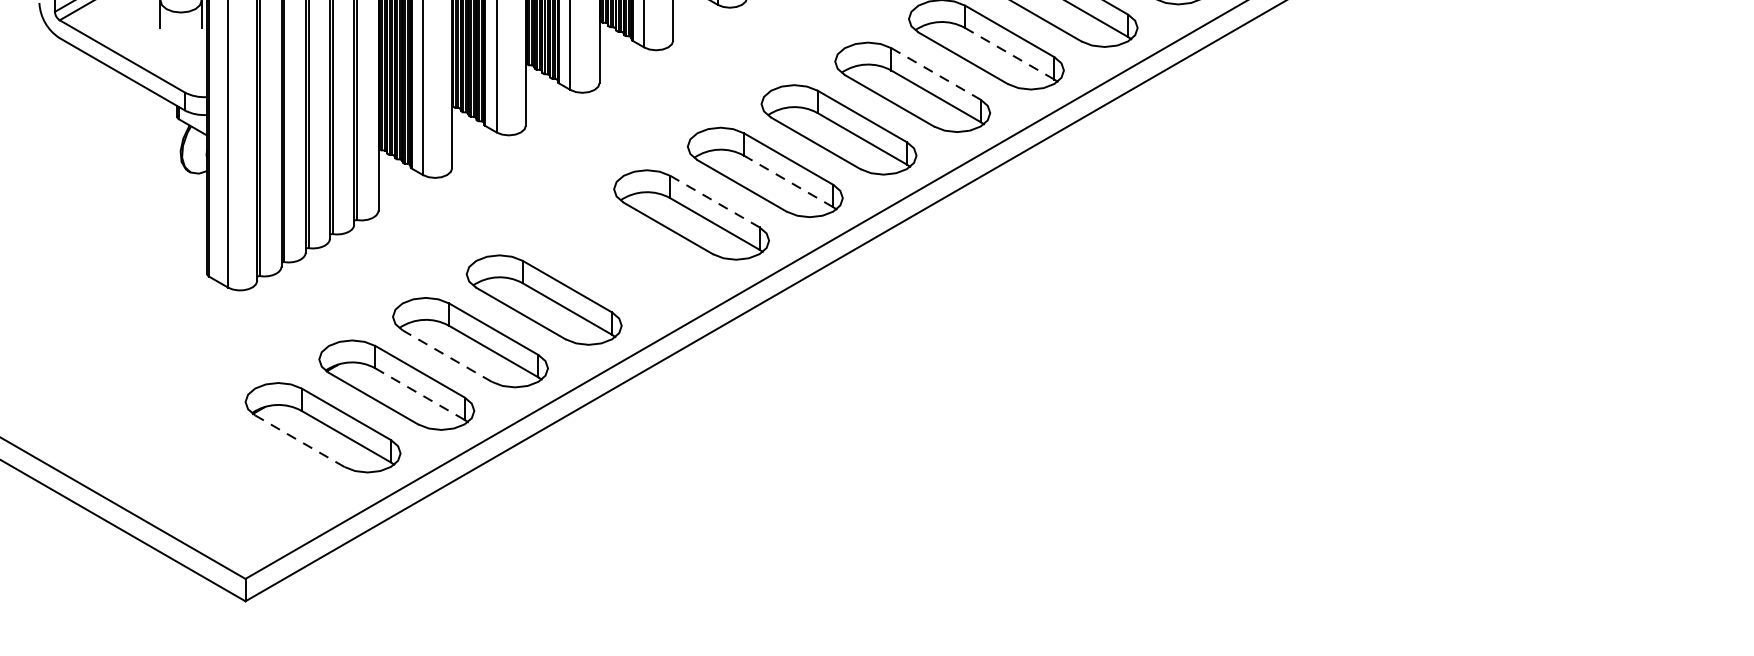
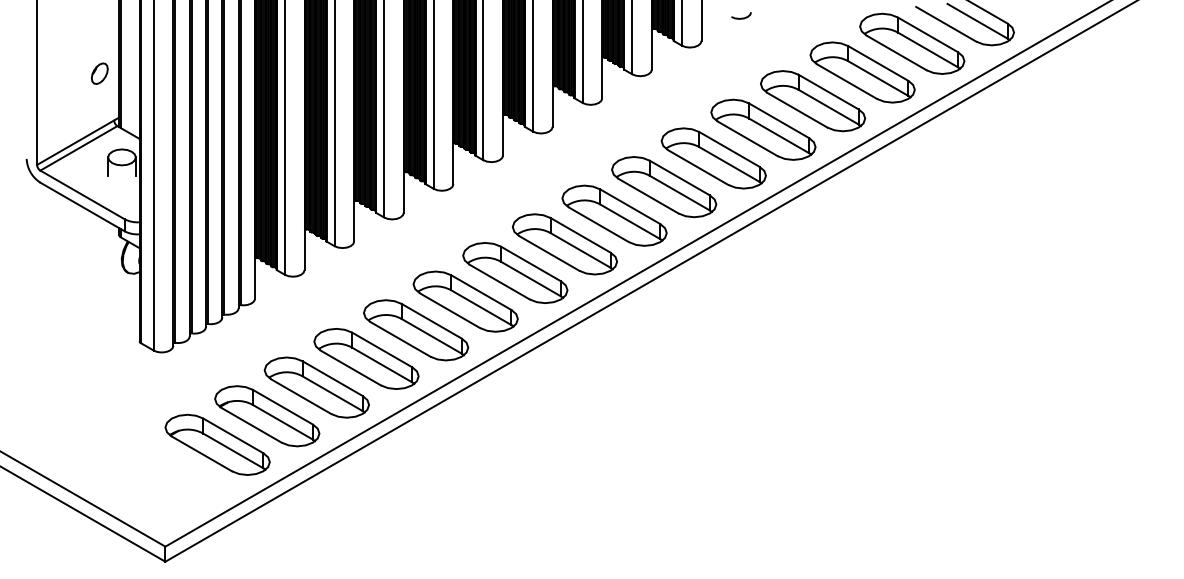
line: (1009, 54) -> (679, 193), dashed -> solid
line: (936, 73) -> (630, 206), dashed -> solid
line: (789, 182) -> (531, 279), dashed -> solid
line: (715, 201) -> (481, 292), dashed -> solid
part: (618, 257) -> (416, 330), added
line: (447, 355) -> (301, 396), dashed -> solid
line: (419, 394) -> (282, 422), dashed -> solid
line: (299, 440) -> (201, 453), dashed -> solid

